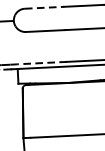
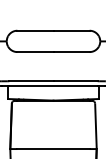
line: (44, 7) -> (35, 30), dashed -> solid
line: (41, 63) -> (30, 81), dashed -> solid

